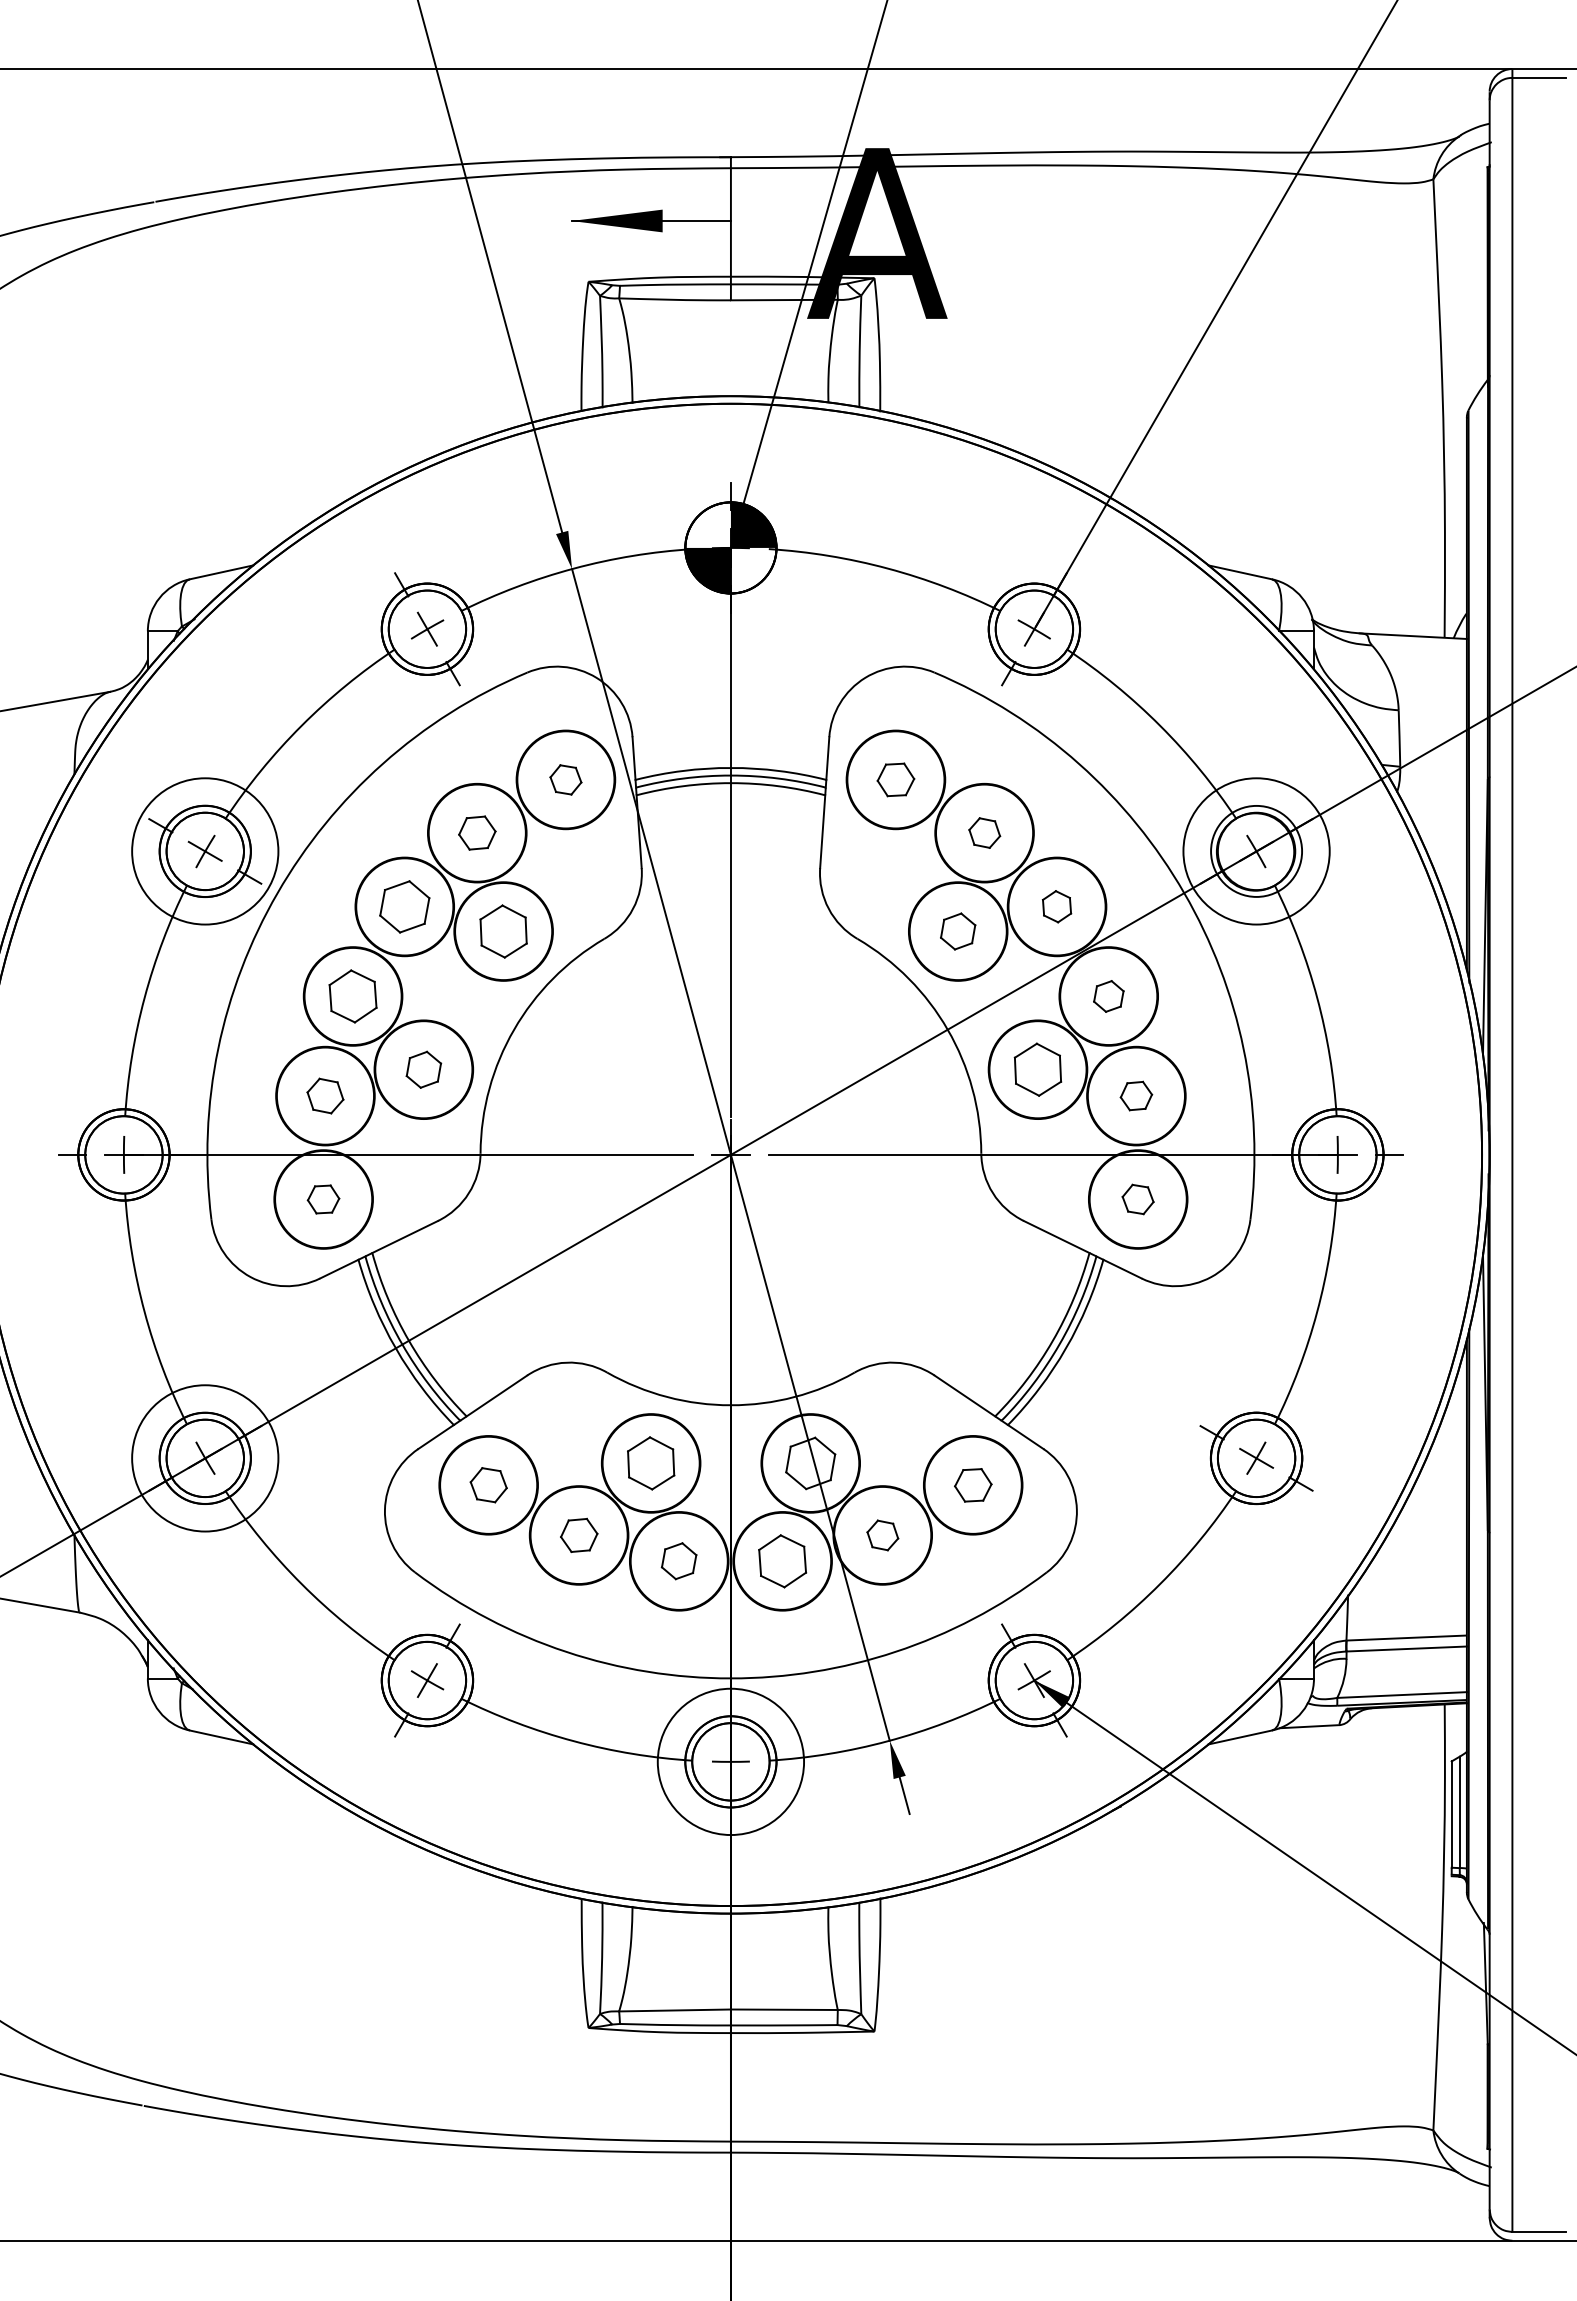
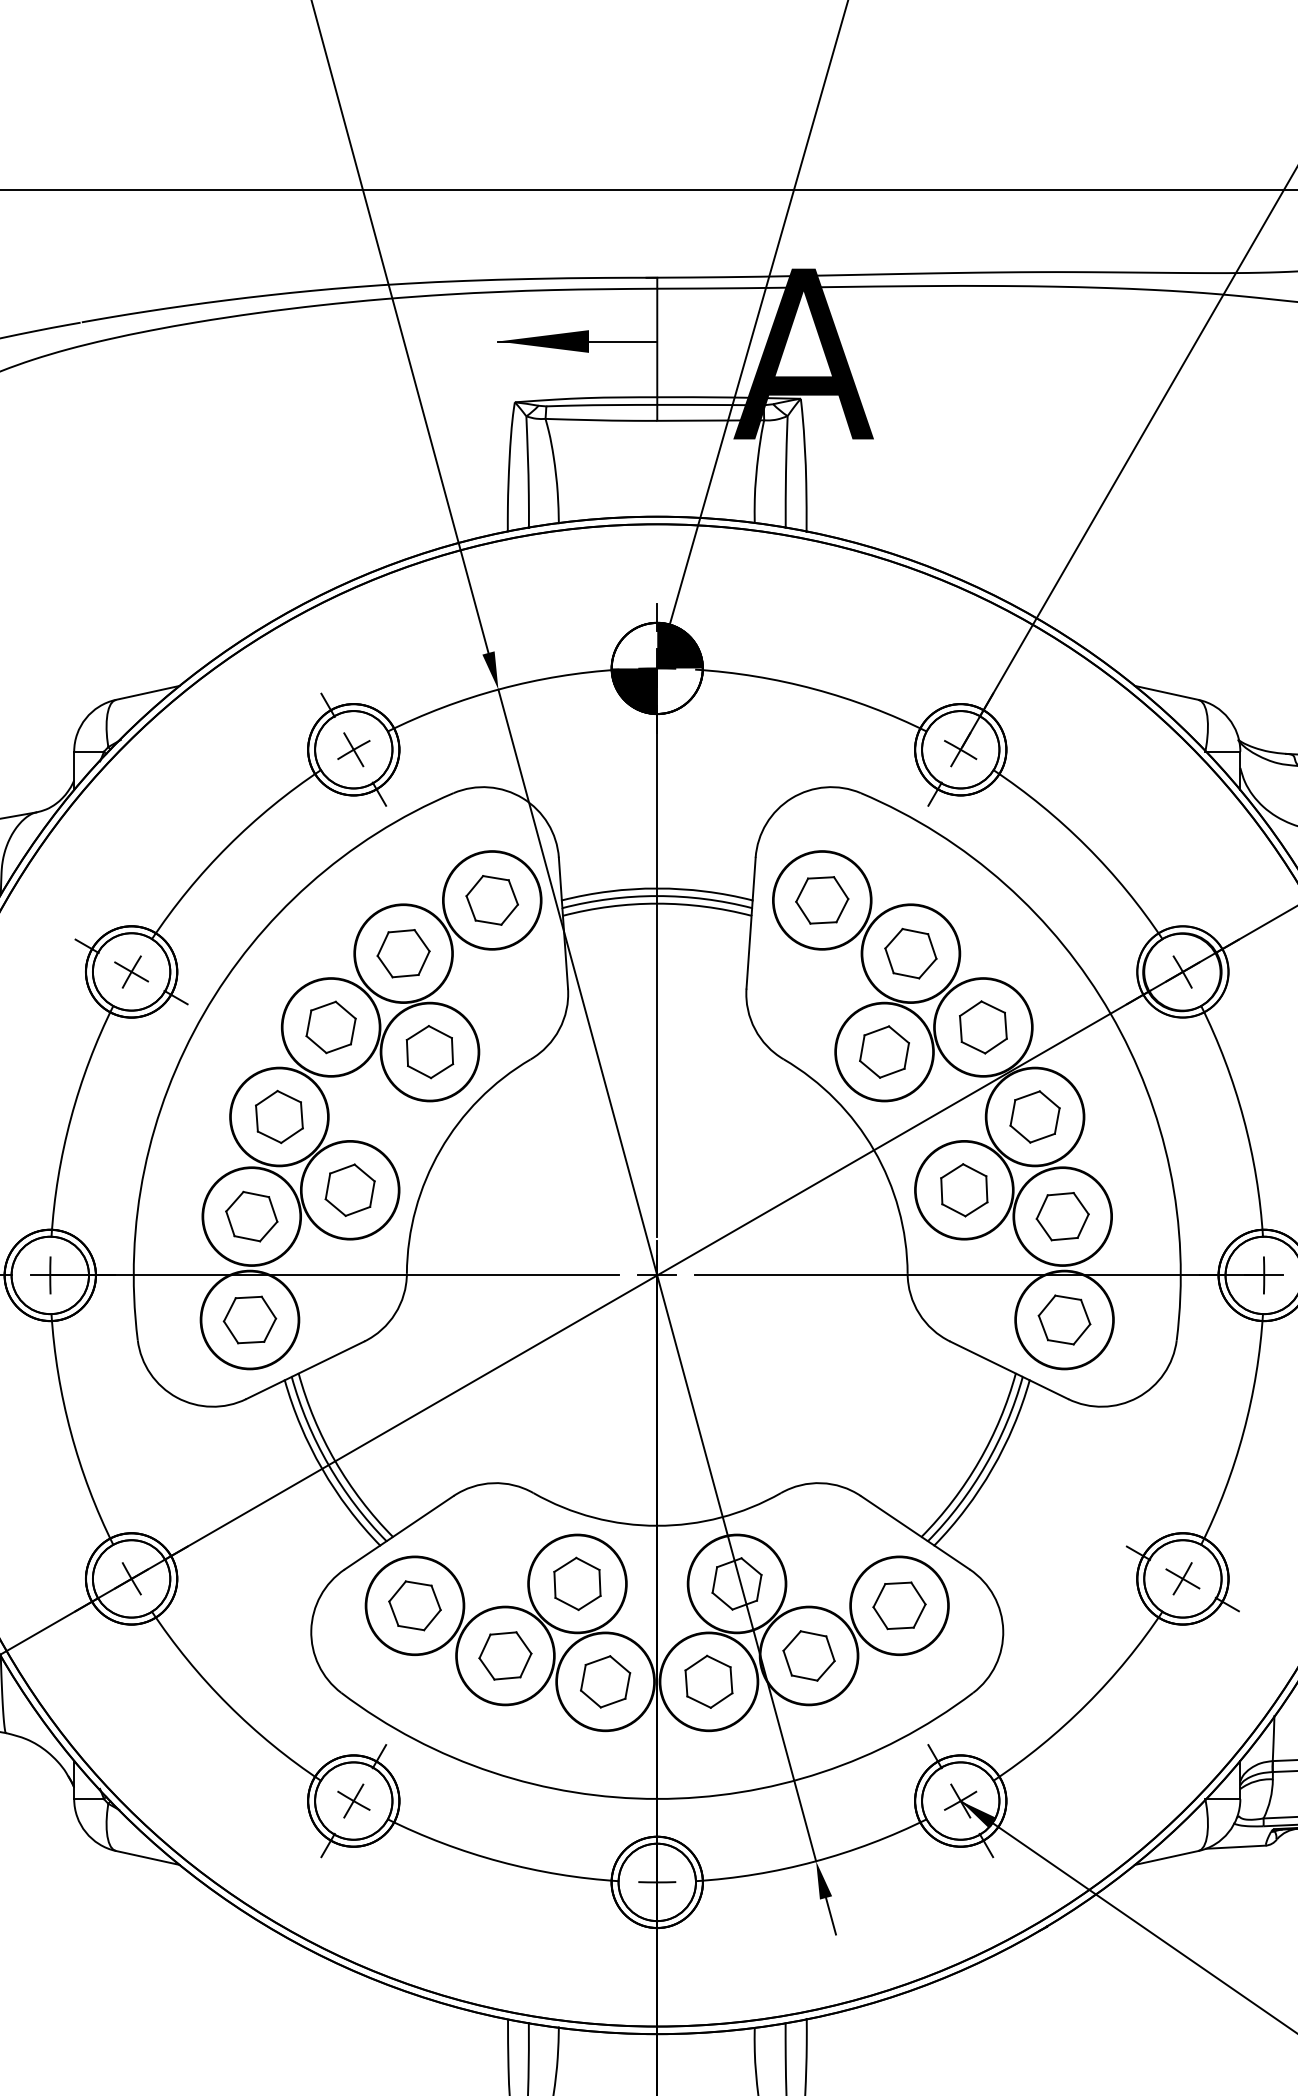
part: (565, 779) -> (491, 900), size x1.67
part: (895, 779) -> (821, 900), size x1.43
part: (477, 832) -> (403, 953), size x1.43
part: (984, 832) -> (910, 953), size x1.67
circle: (204, 851) -> (130, 972), size x0.62
circle: (1256, 851) -> (1182, 972), size x0.62
part: (1056, 906) -> (982, 1027), size x1.67
part: (957, 931) -> (883, 1052), size x1.43
part: (1108, 996) -> (1034, 1117), size x1.67
part: (423, 1069) -> (349, 1190), size x1.43
part: (325, 1095) -> (251, 1216), size x1.43
part: (1136, 1095) -> (1062, 1216), size x1.67
part: (323, 1199) -> (249, 1320), size x1.67
part: (1137, 1199) -> (1063, 1320), size x1.67
circle: (204, 1458) -> (130, 1579), size x0.62
part: (488, 1484) -> (414, 1605), size x1.43
part: (973, 1485) -> (899, 1606), size x1.43
part: (579, 1535) -> (505, 1656), size x1.43
part: (882, 1535) -> (808, 1656), size x1.67
part: (678, 1560) -> (604, 1681), size x1.43
circle: (730, 1761) -> (656, 1882), size x0.62

